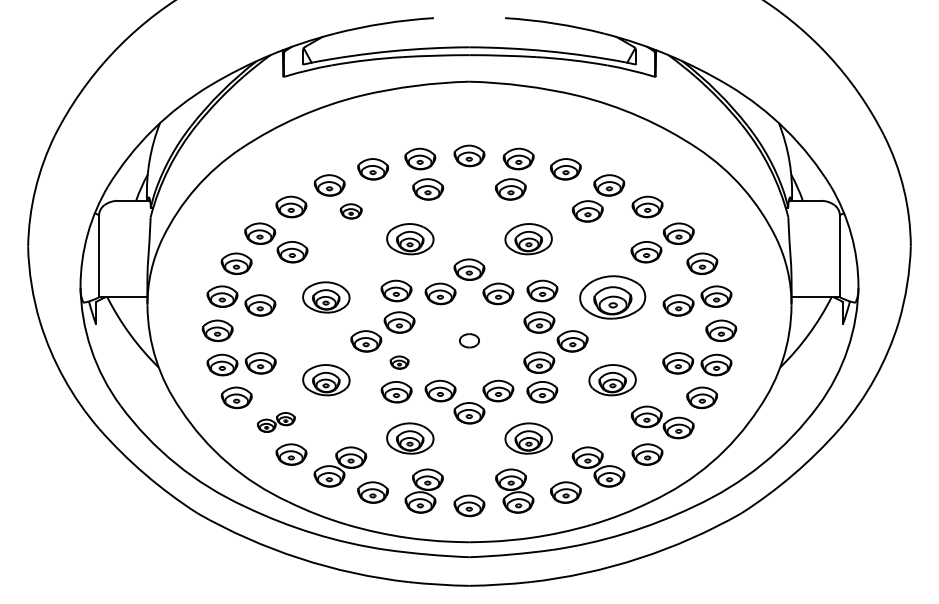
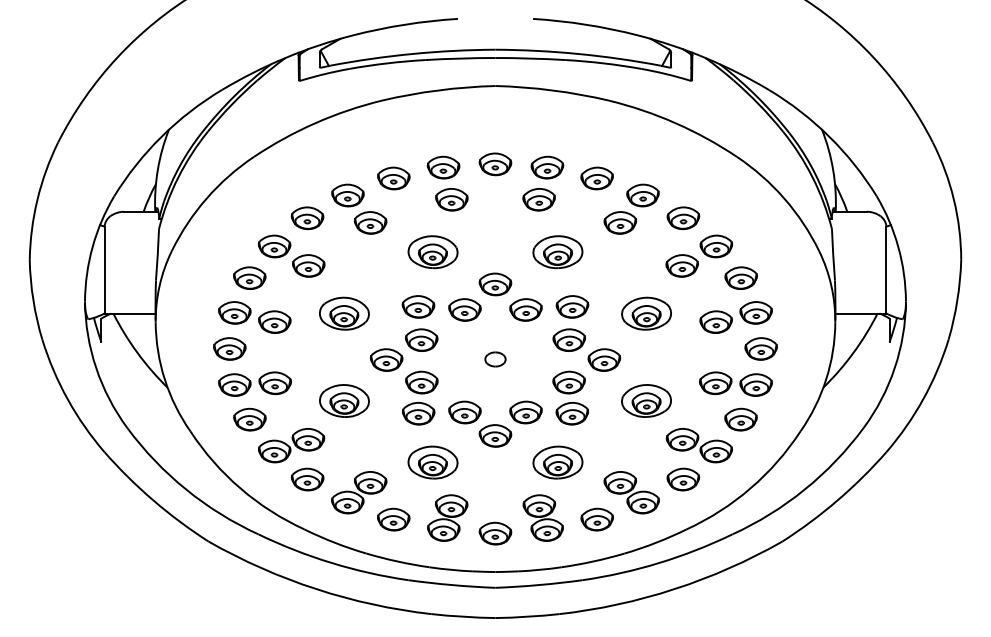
part: (351, 211) -> (370, 222), size x1.43
part: (612, 297) -> (646, 313), size x0.71
part: (399, 362) -> (421, 382), size x1.67
part: (276, 422) -> (291, 445), size x1.67

